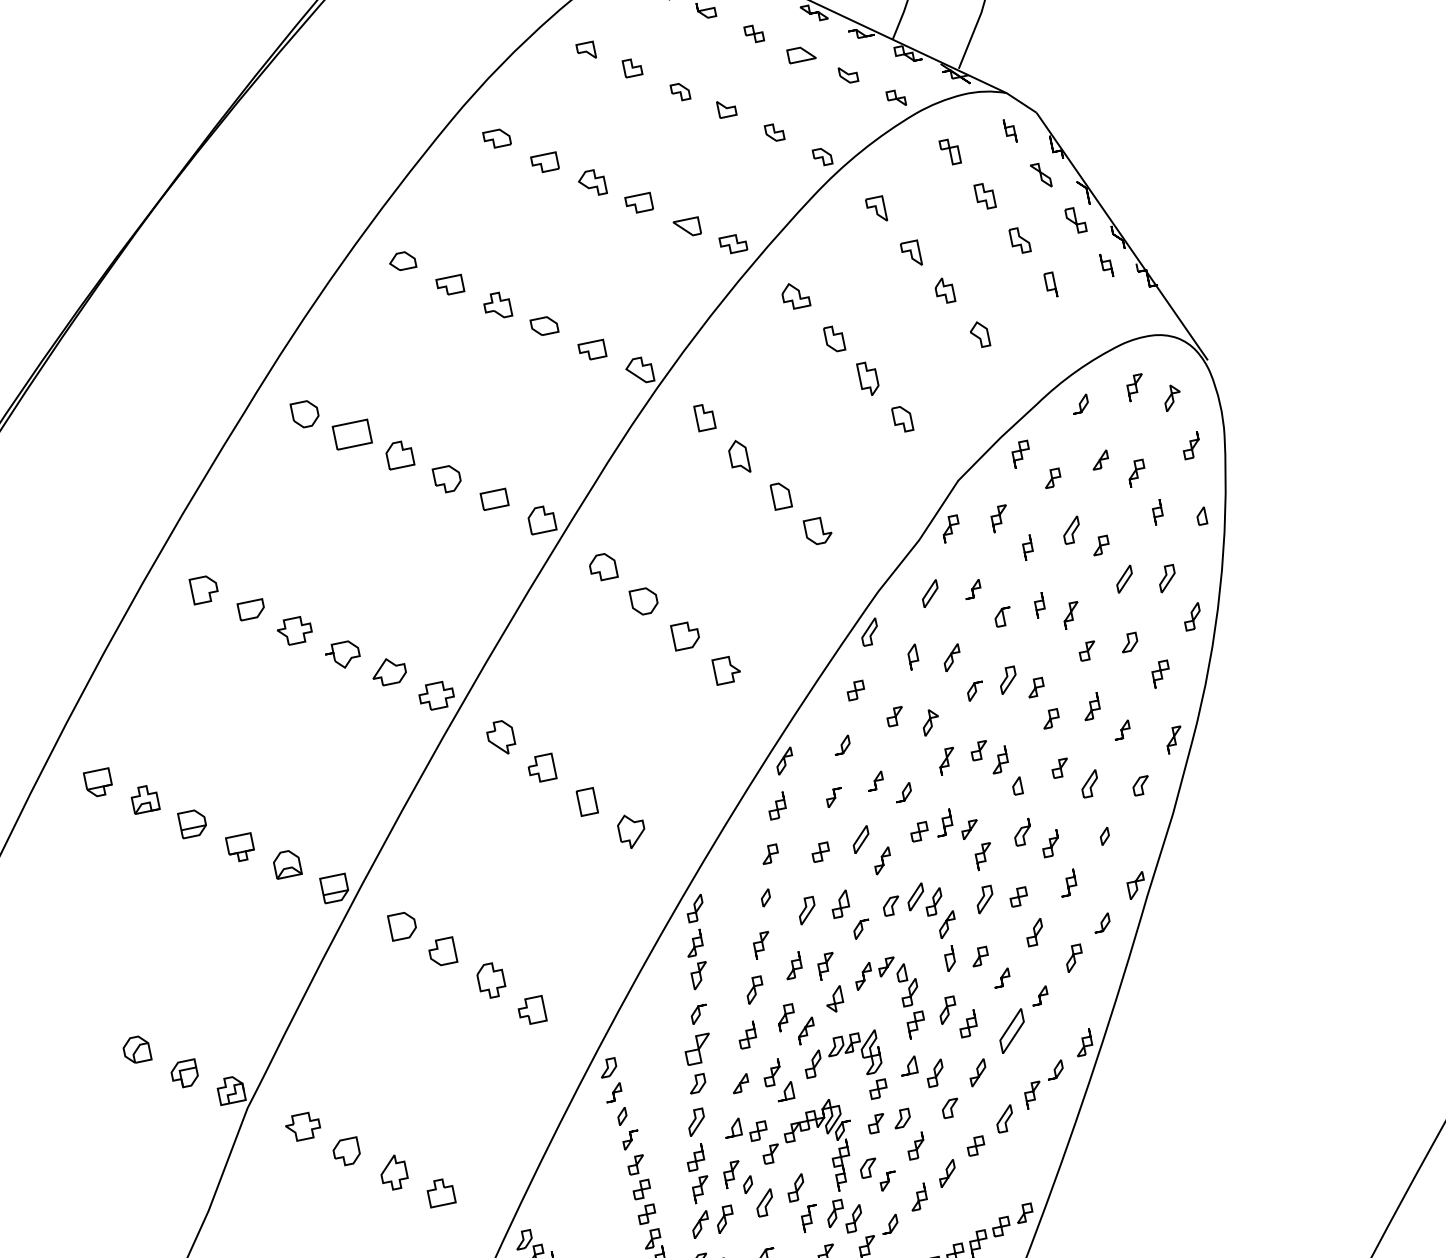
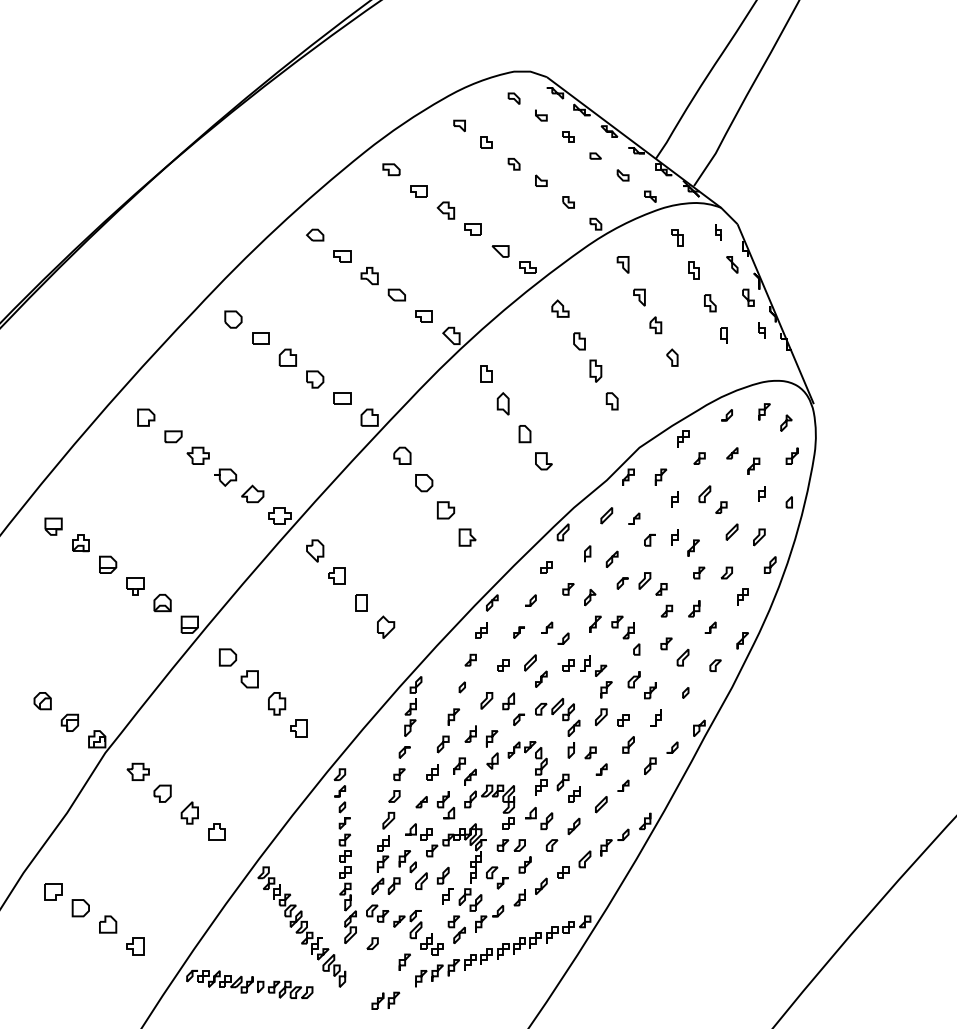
part: (800, 53) -> (595, 155), size x0.62
part: (352, 434) -> (260, 338), size x0.71
part: (1012, 1031) -> (601, 804), size x0.62
part: (698, 1048) -> (399, 774), size x0.62

